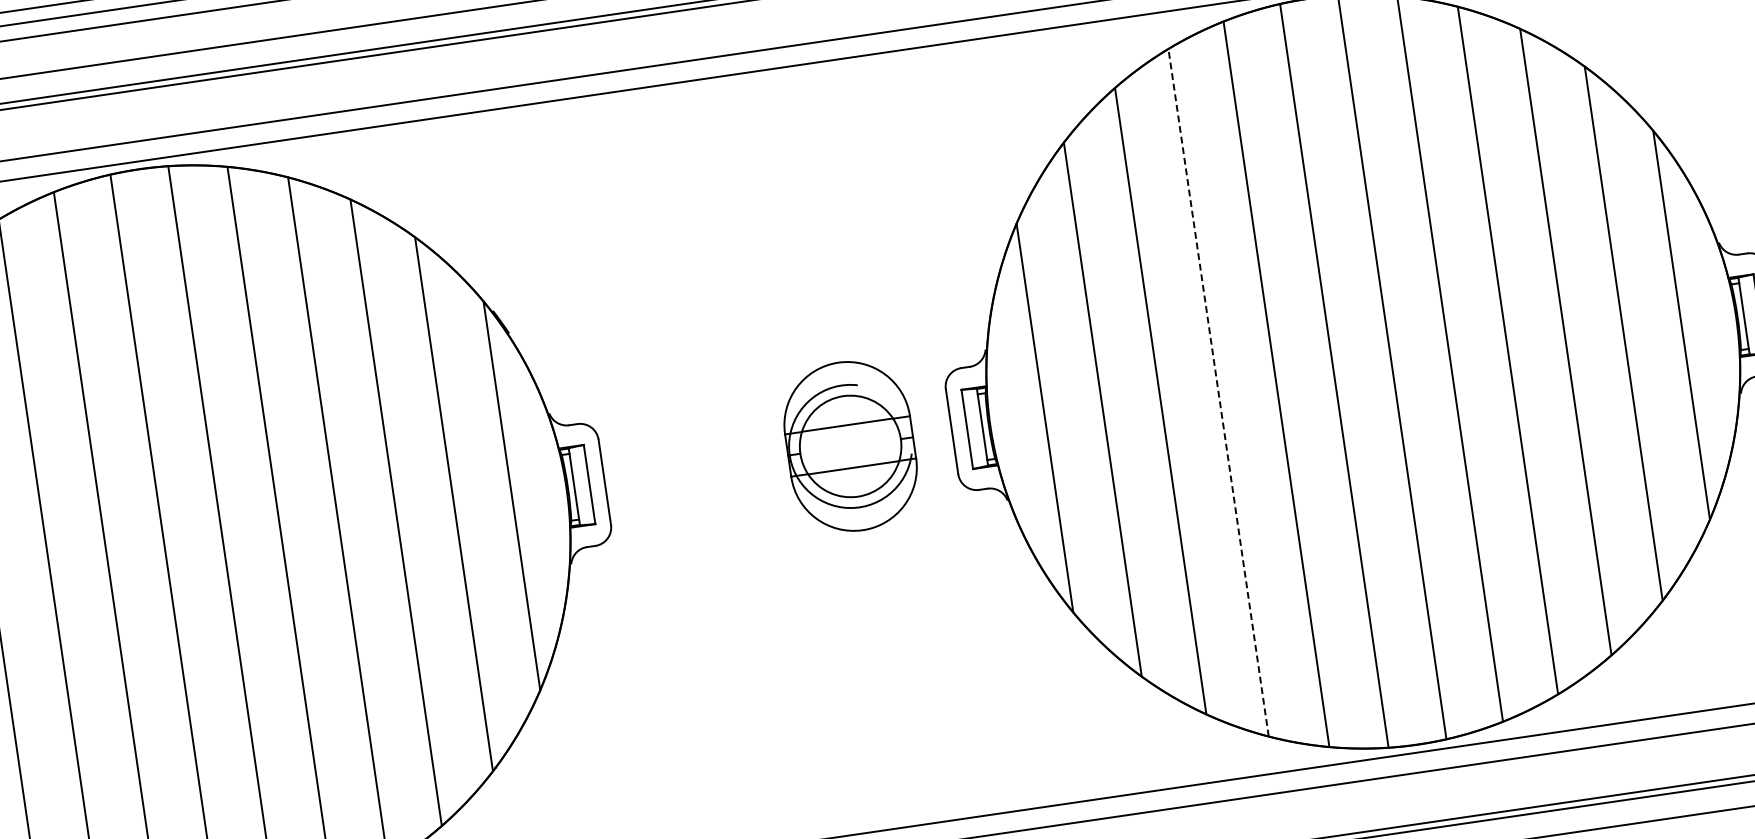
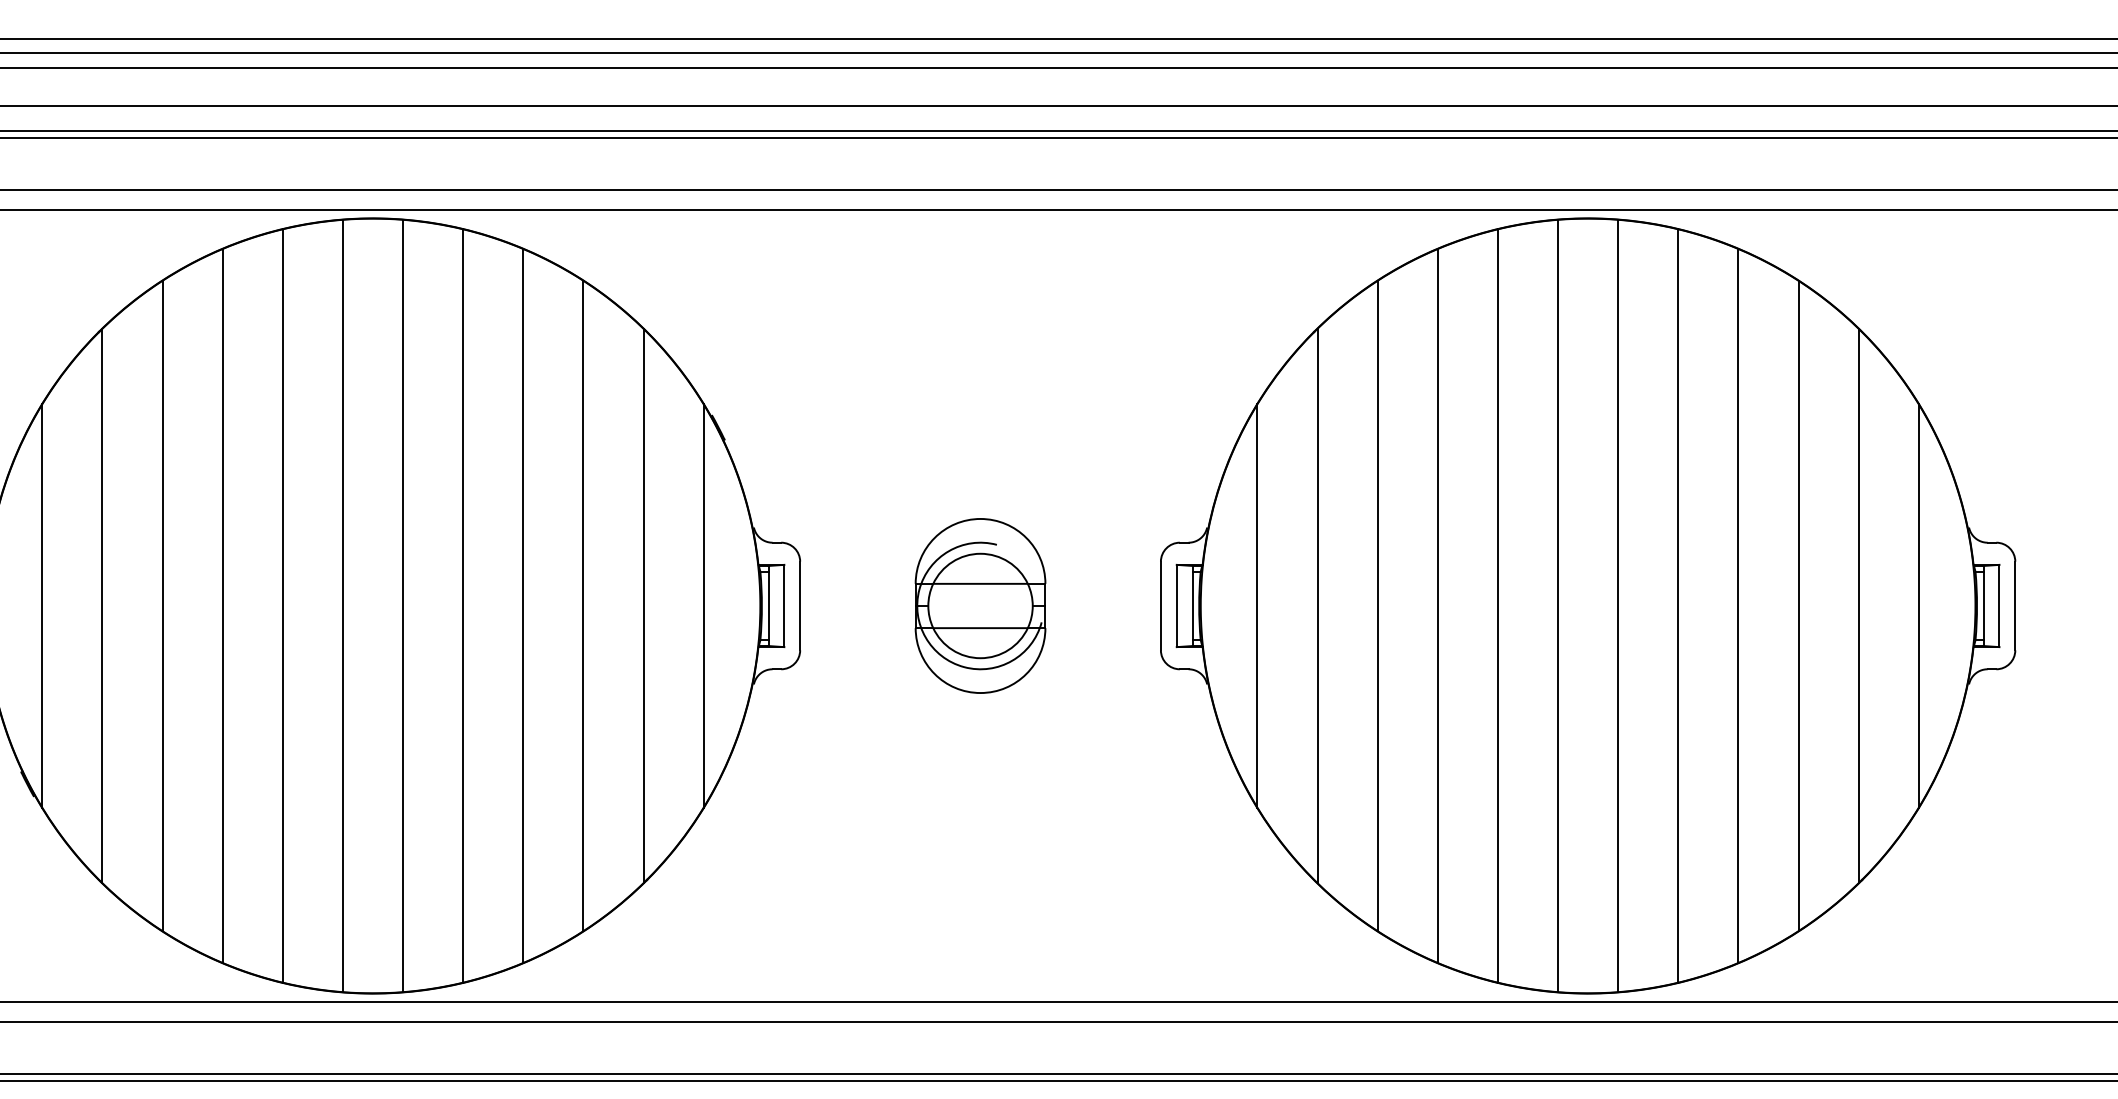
line: (1218, 392) -> (1437, 605), dashed -> solid
part: (850, 445) -> (980, 605), moved

